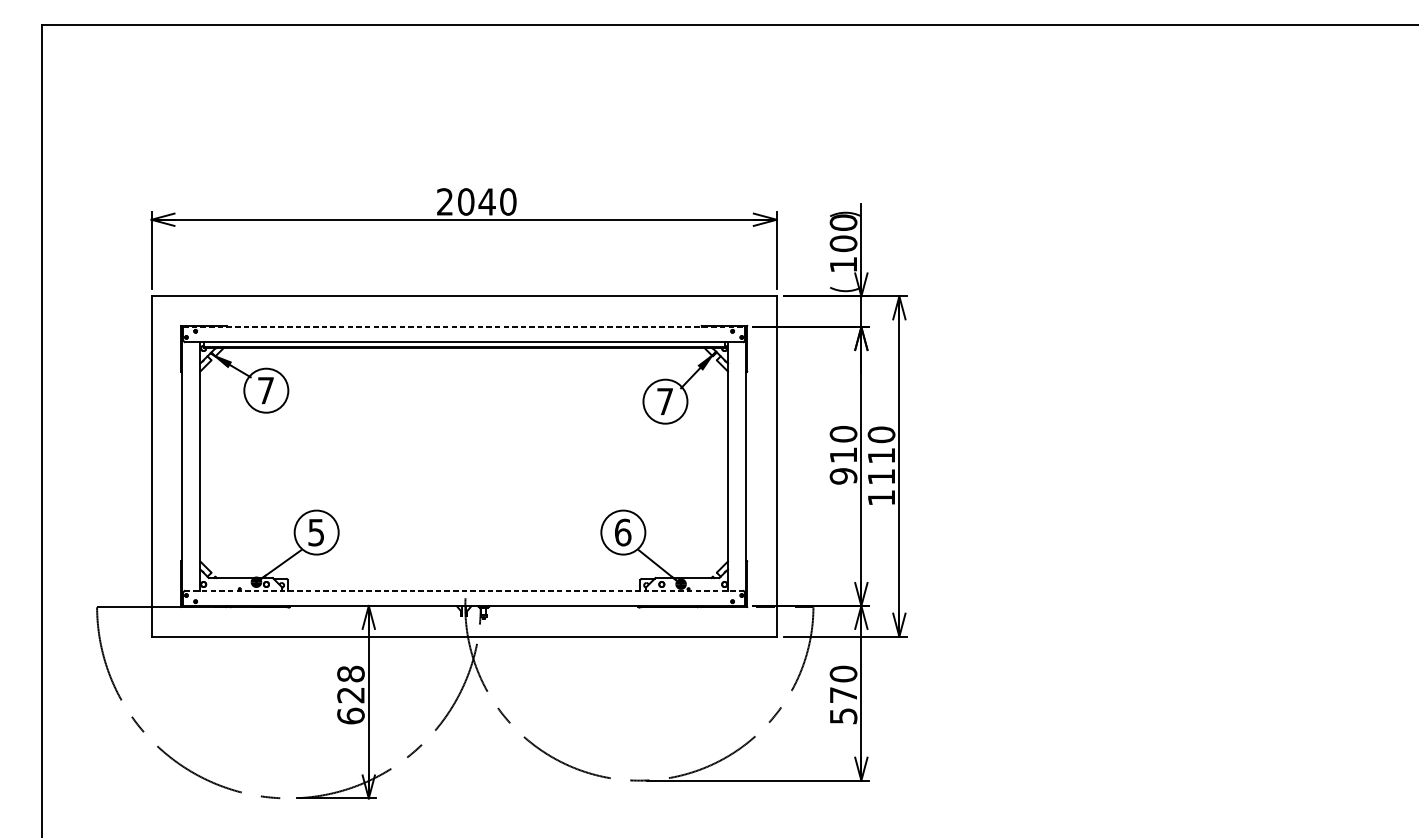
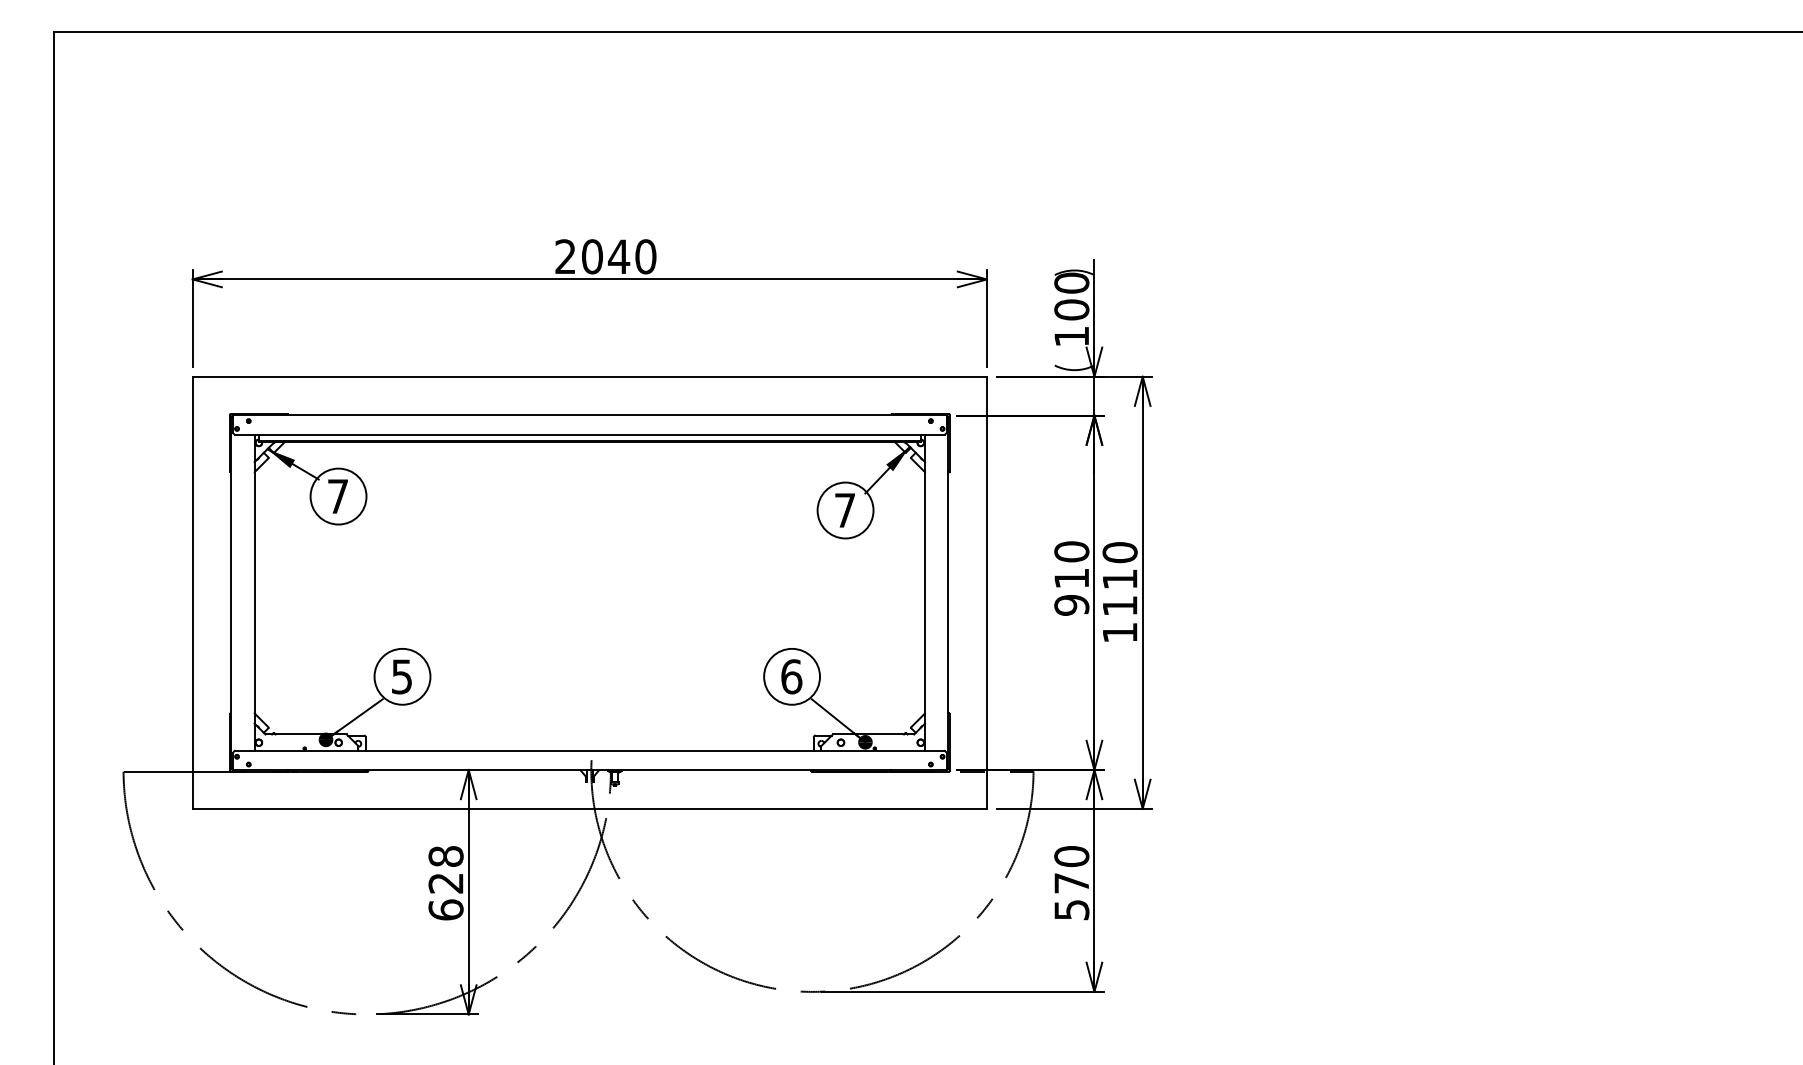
line: (464, 326) -> (590, 415), dashed -> solid
line: (464, 590) -> (590, 750), dashed -> solid

